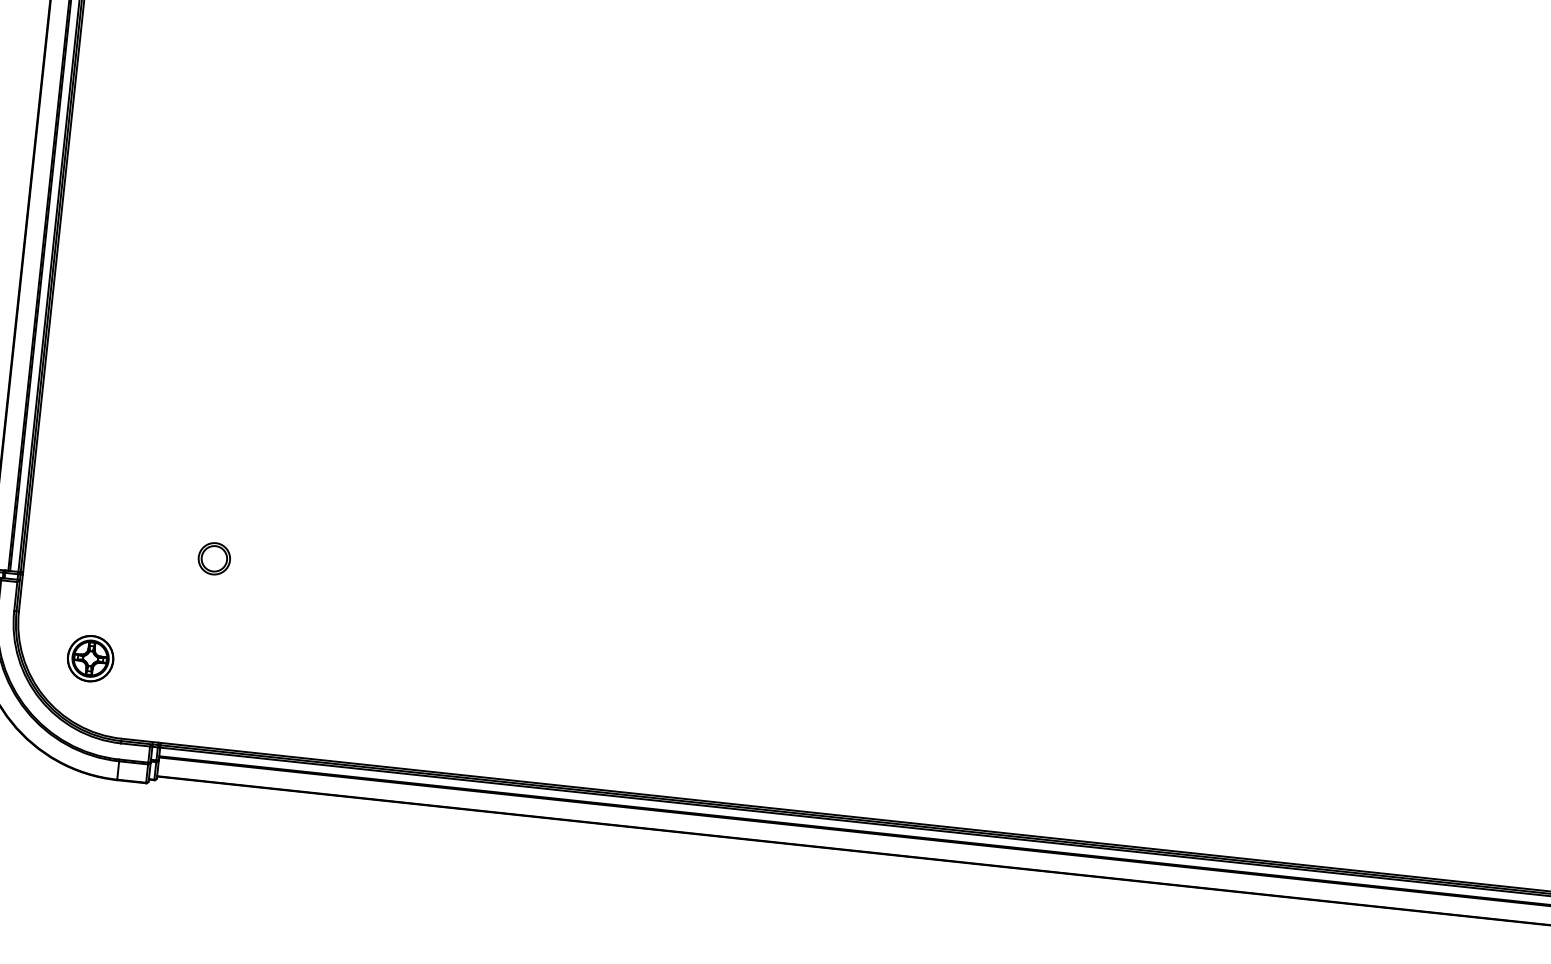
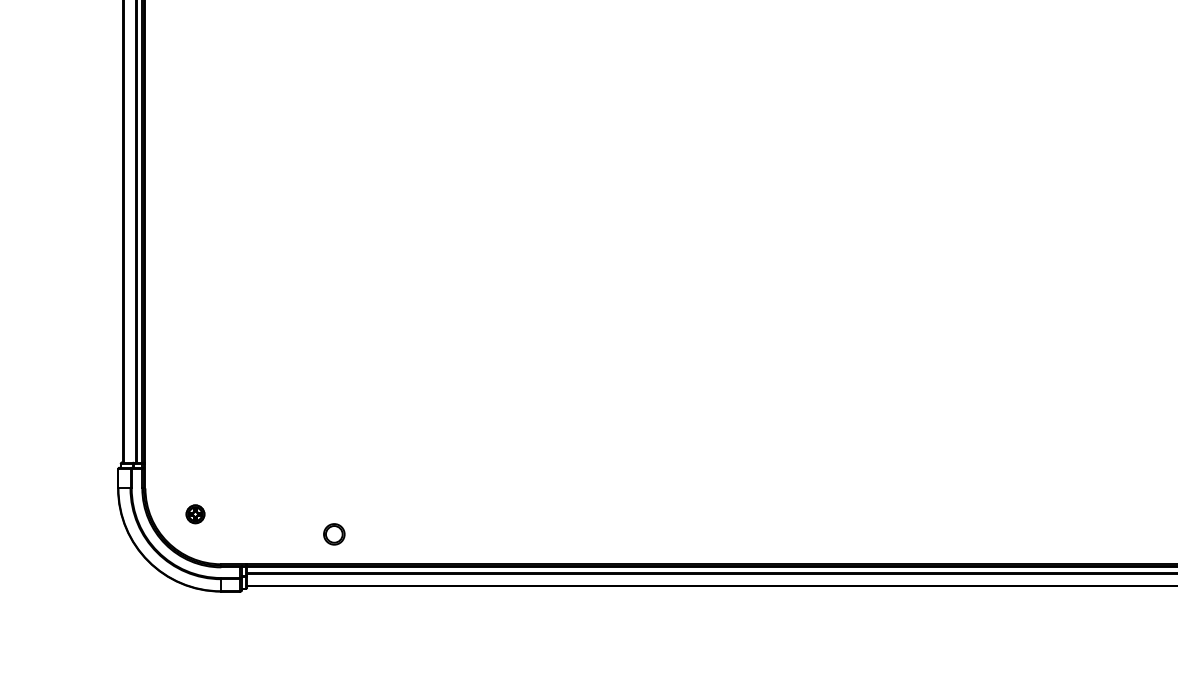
part: (214, 559) -> (334, 534), moved
part: (90, 659) -> (195, 514), size x0.6

